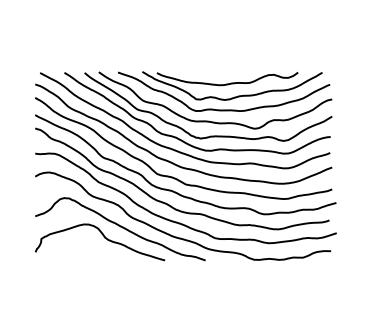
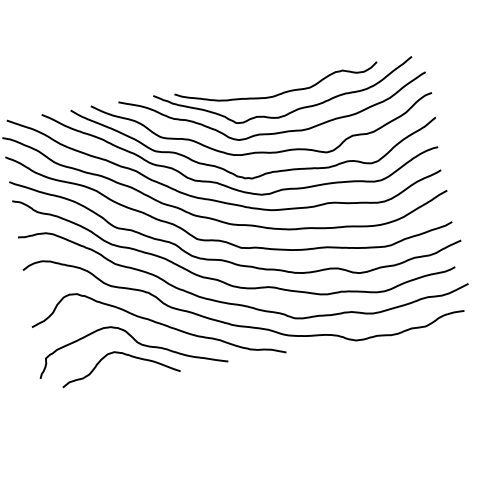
curve: (92, 244) -> (120, 354), added

